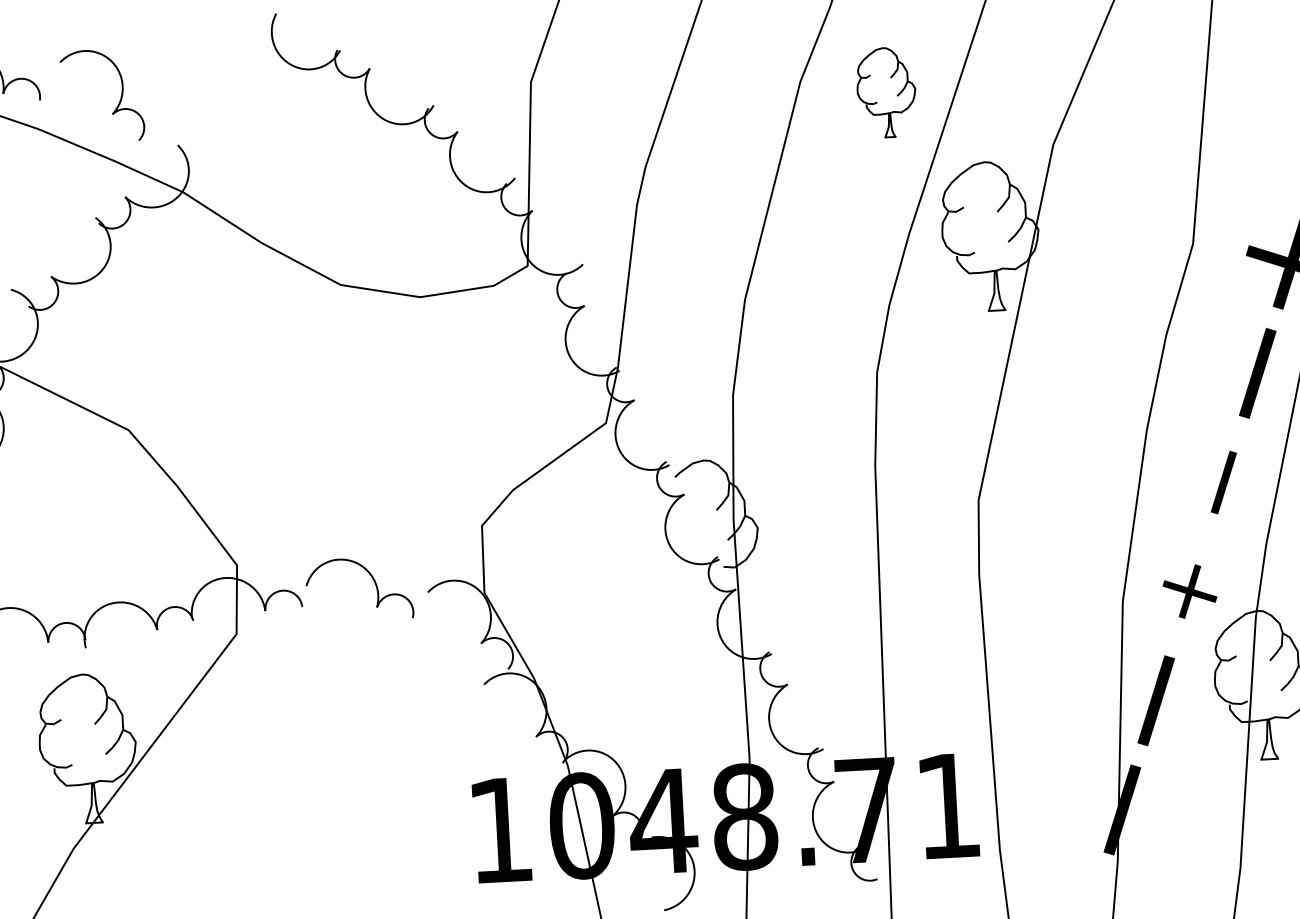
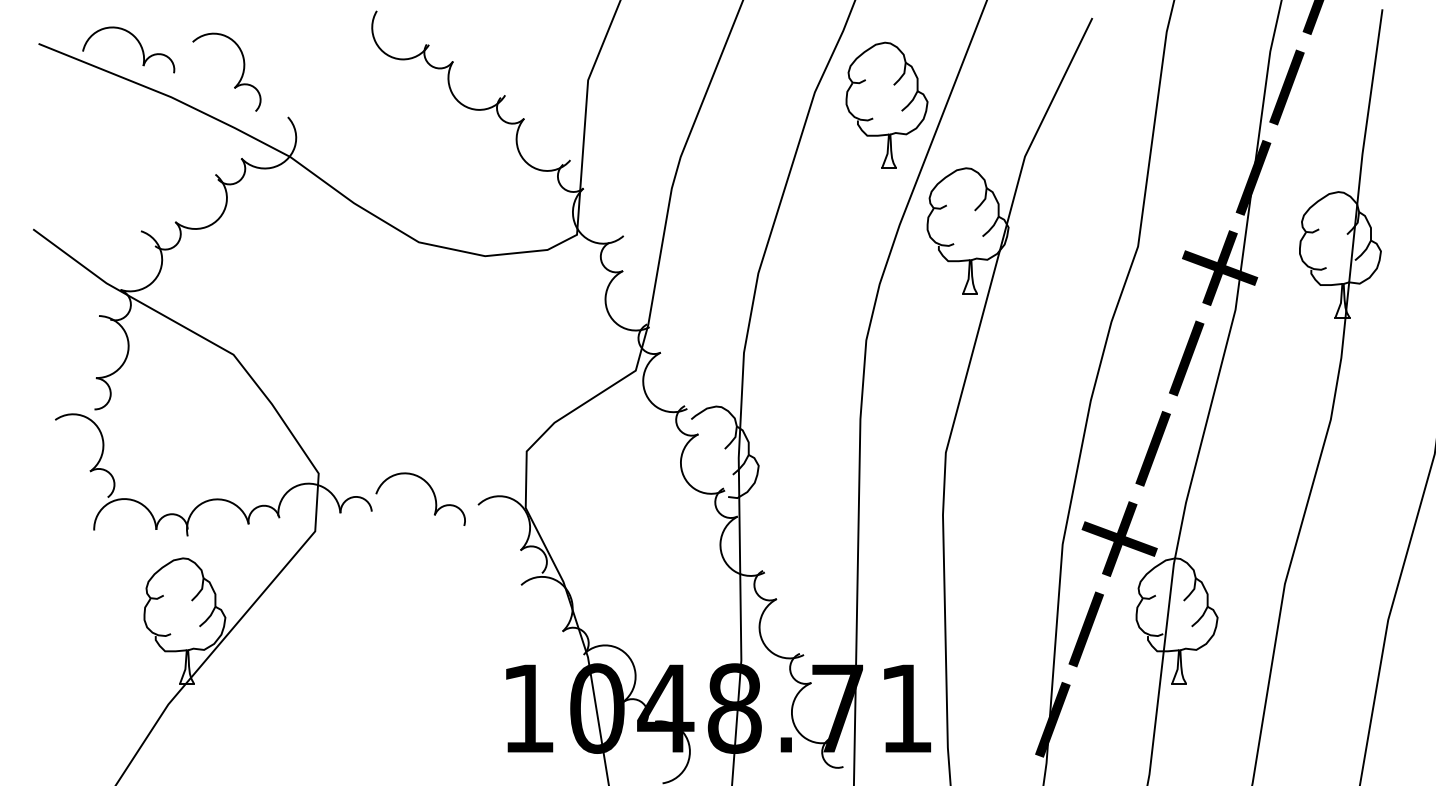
part: (885, 91) -> (886, 104), size x1.67
part: (1223, 482) -> (1152, 448), size x1.43
part: (1189, 590) -> (1119, 538), size x1.67

